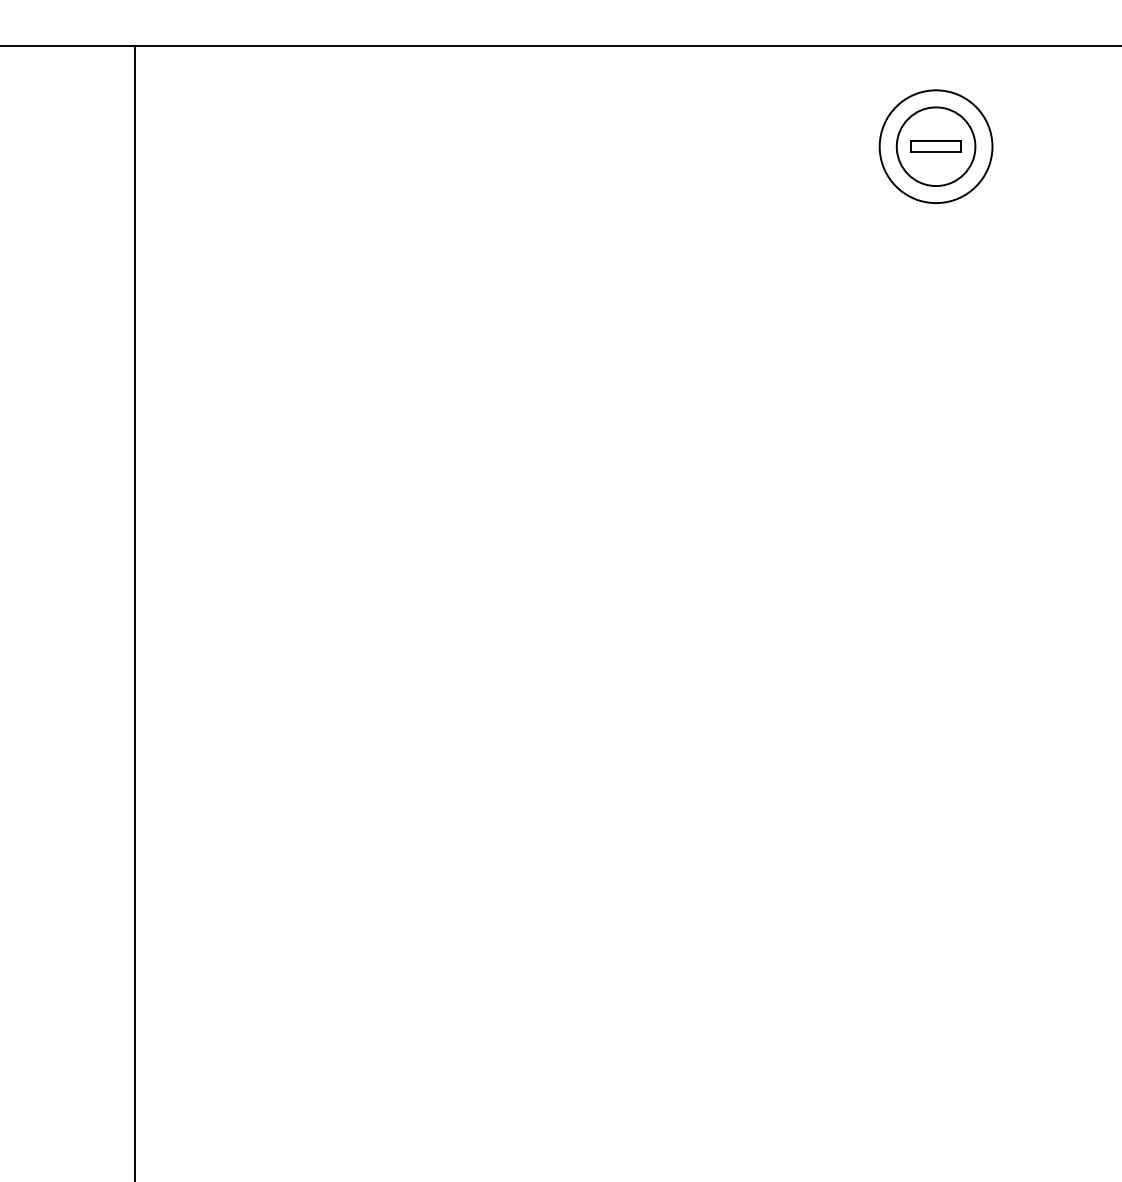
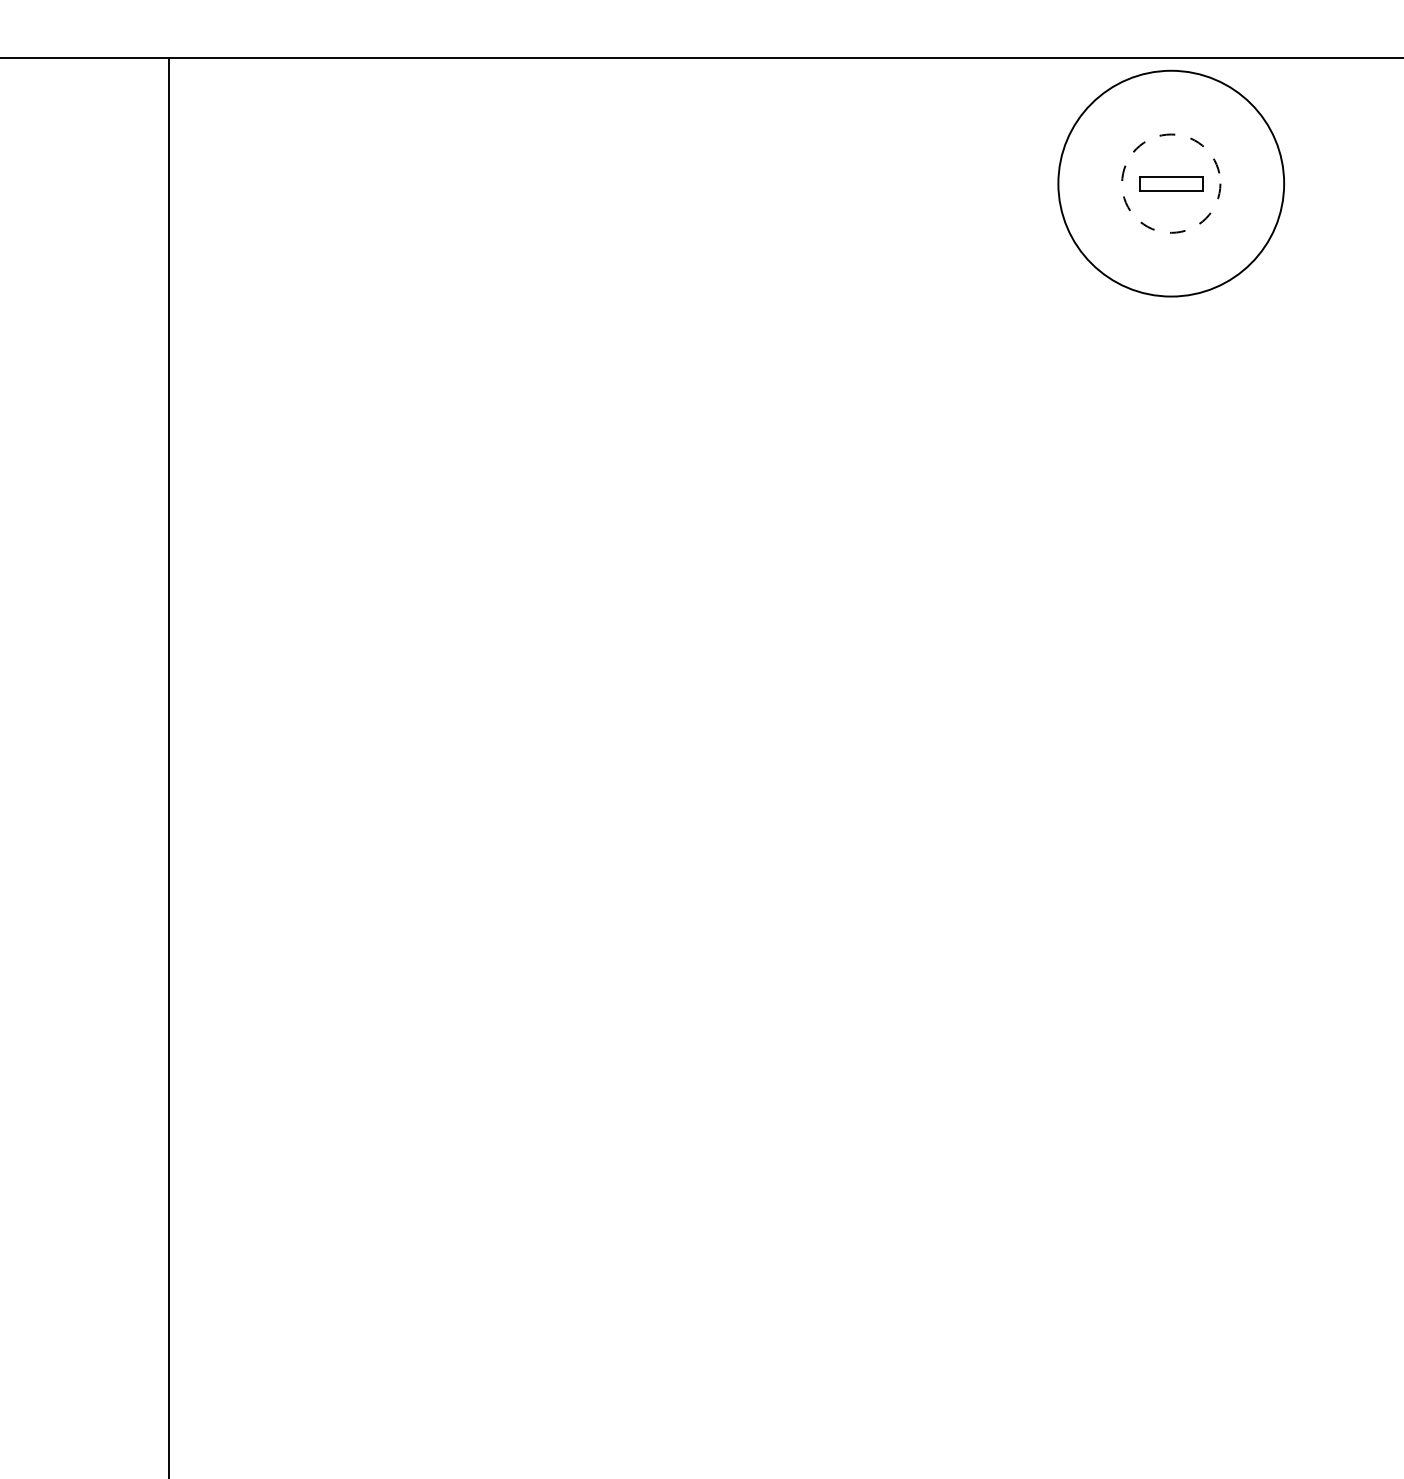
circle: (935, 146) -> (1170, 183), size x1.6
circle: (936, 146) -> (1171, 183), solid -> dashed

